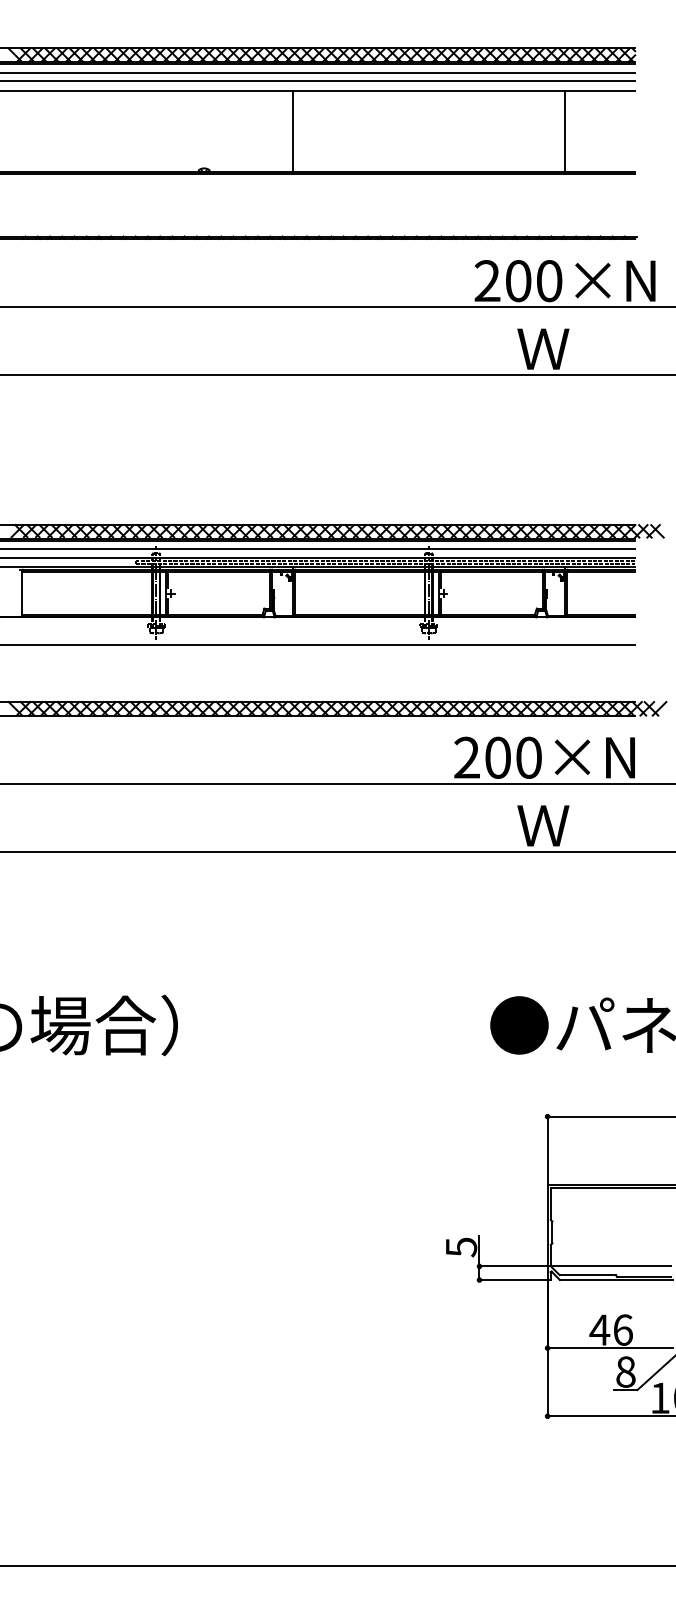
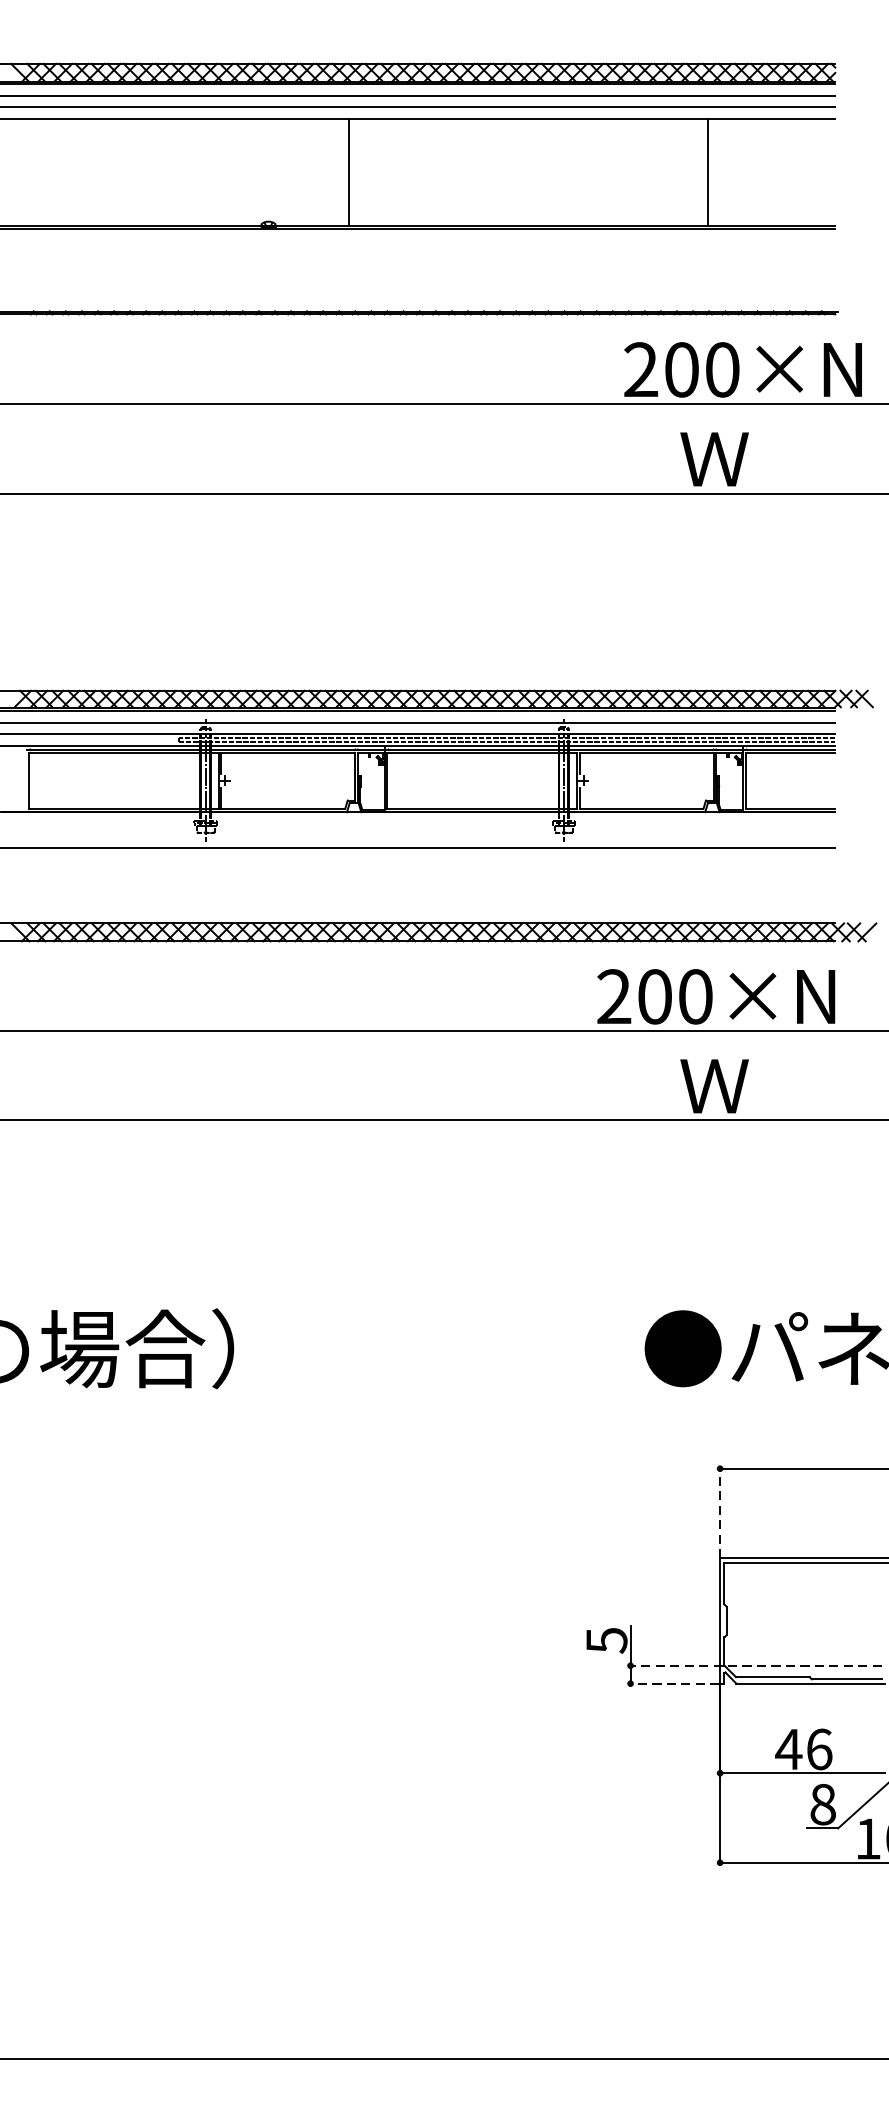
line: (292, 130) -> (349, 171), moved
line: (565, 130) -> (708, 171), moved
line: (547, 1150) -> (720, 1513), solid -> dashed
line: (573, 1266) -> (754, 1665), solid -> dashed
line: (512, 1280) -> (673, 1684), solid -> dashed

